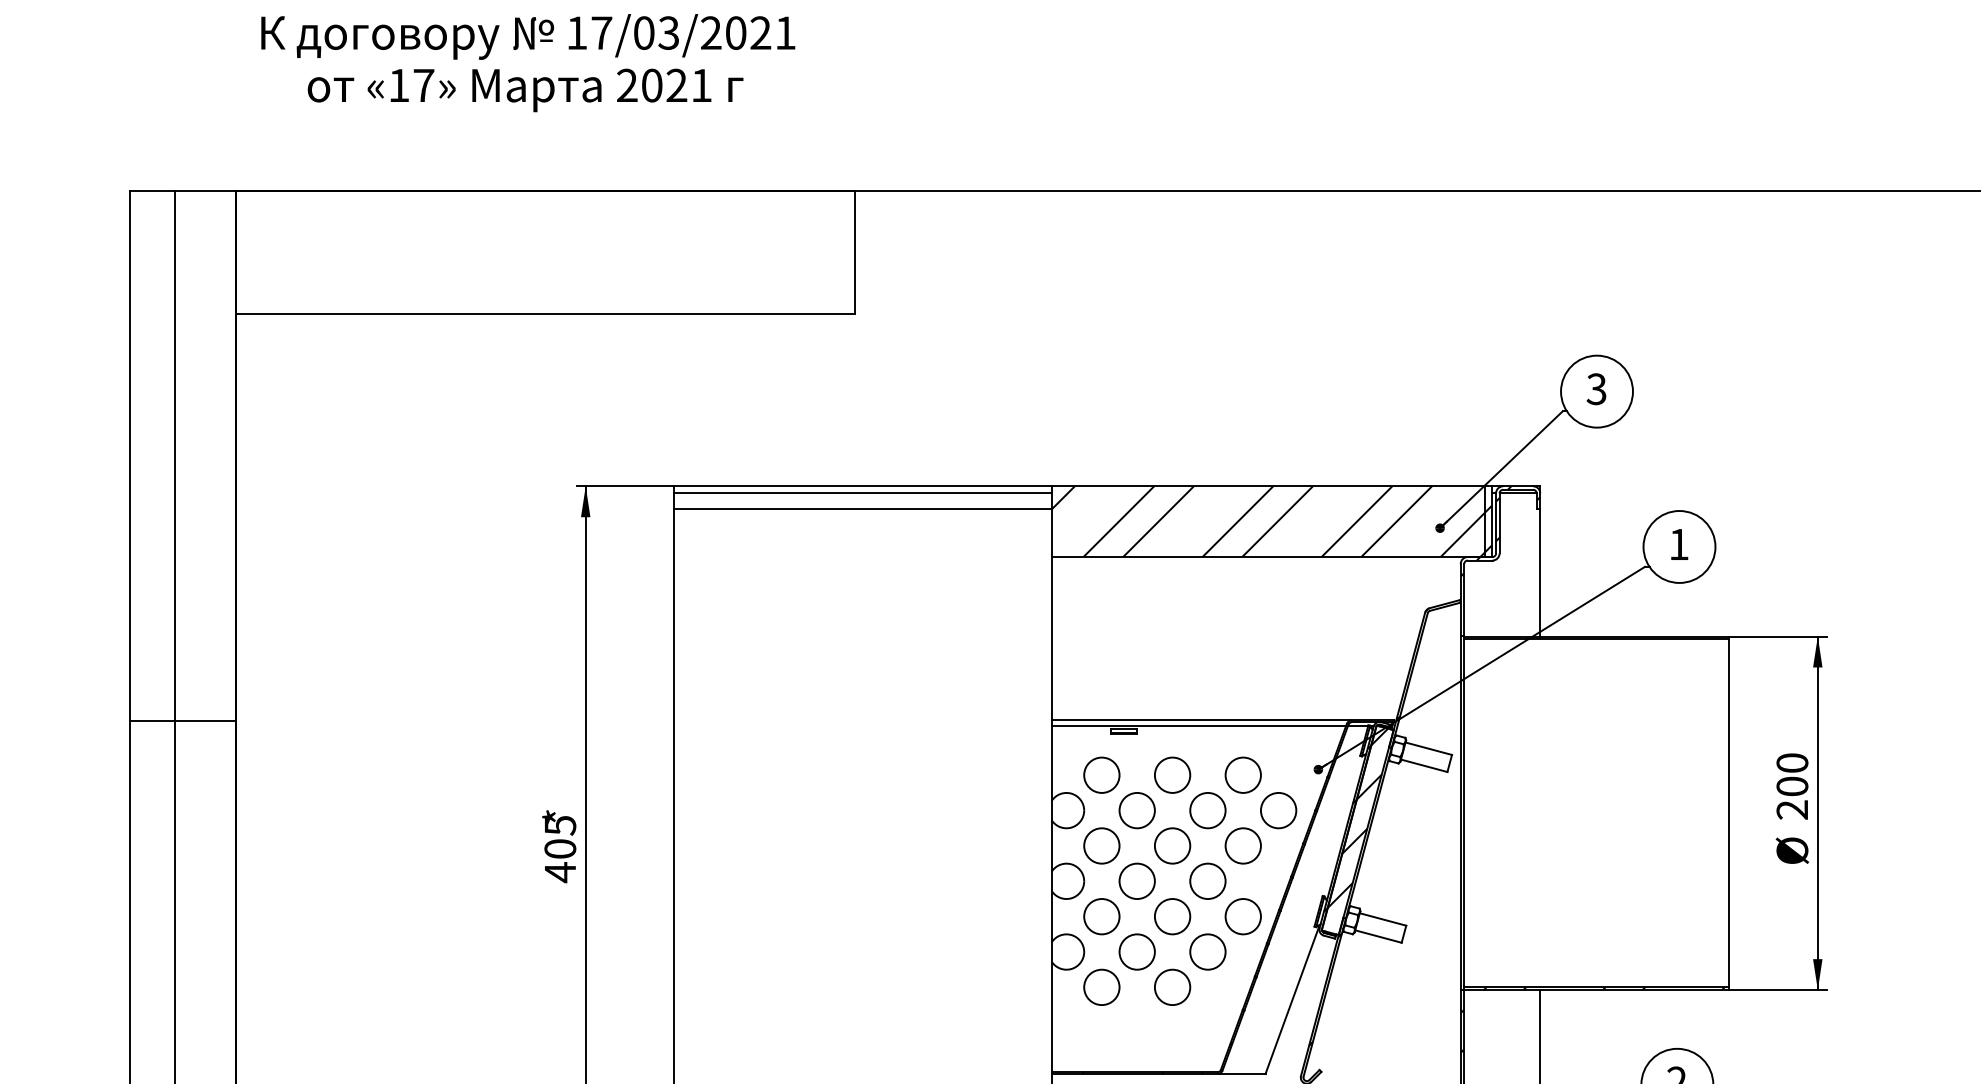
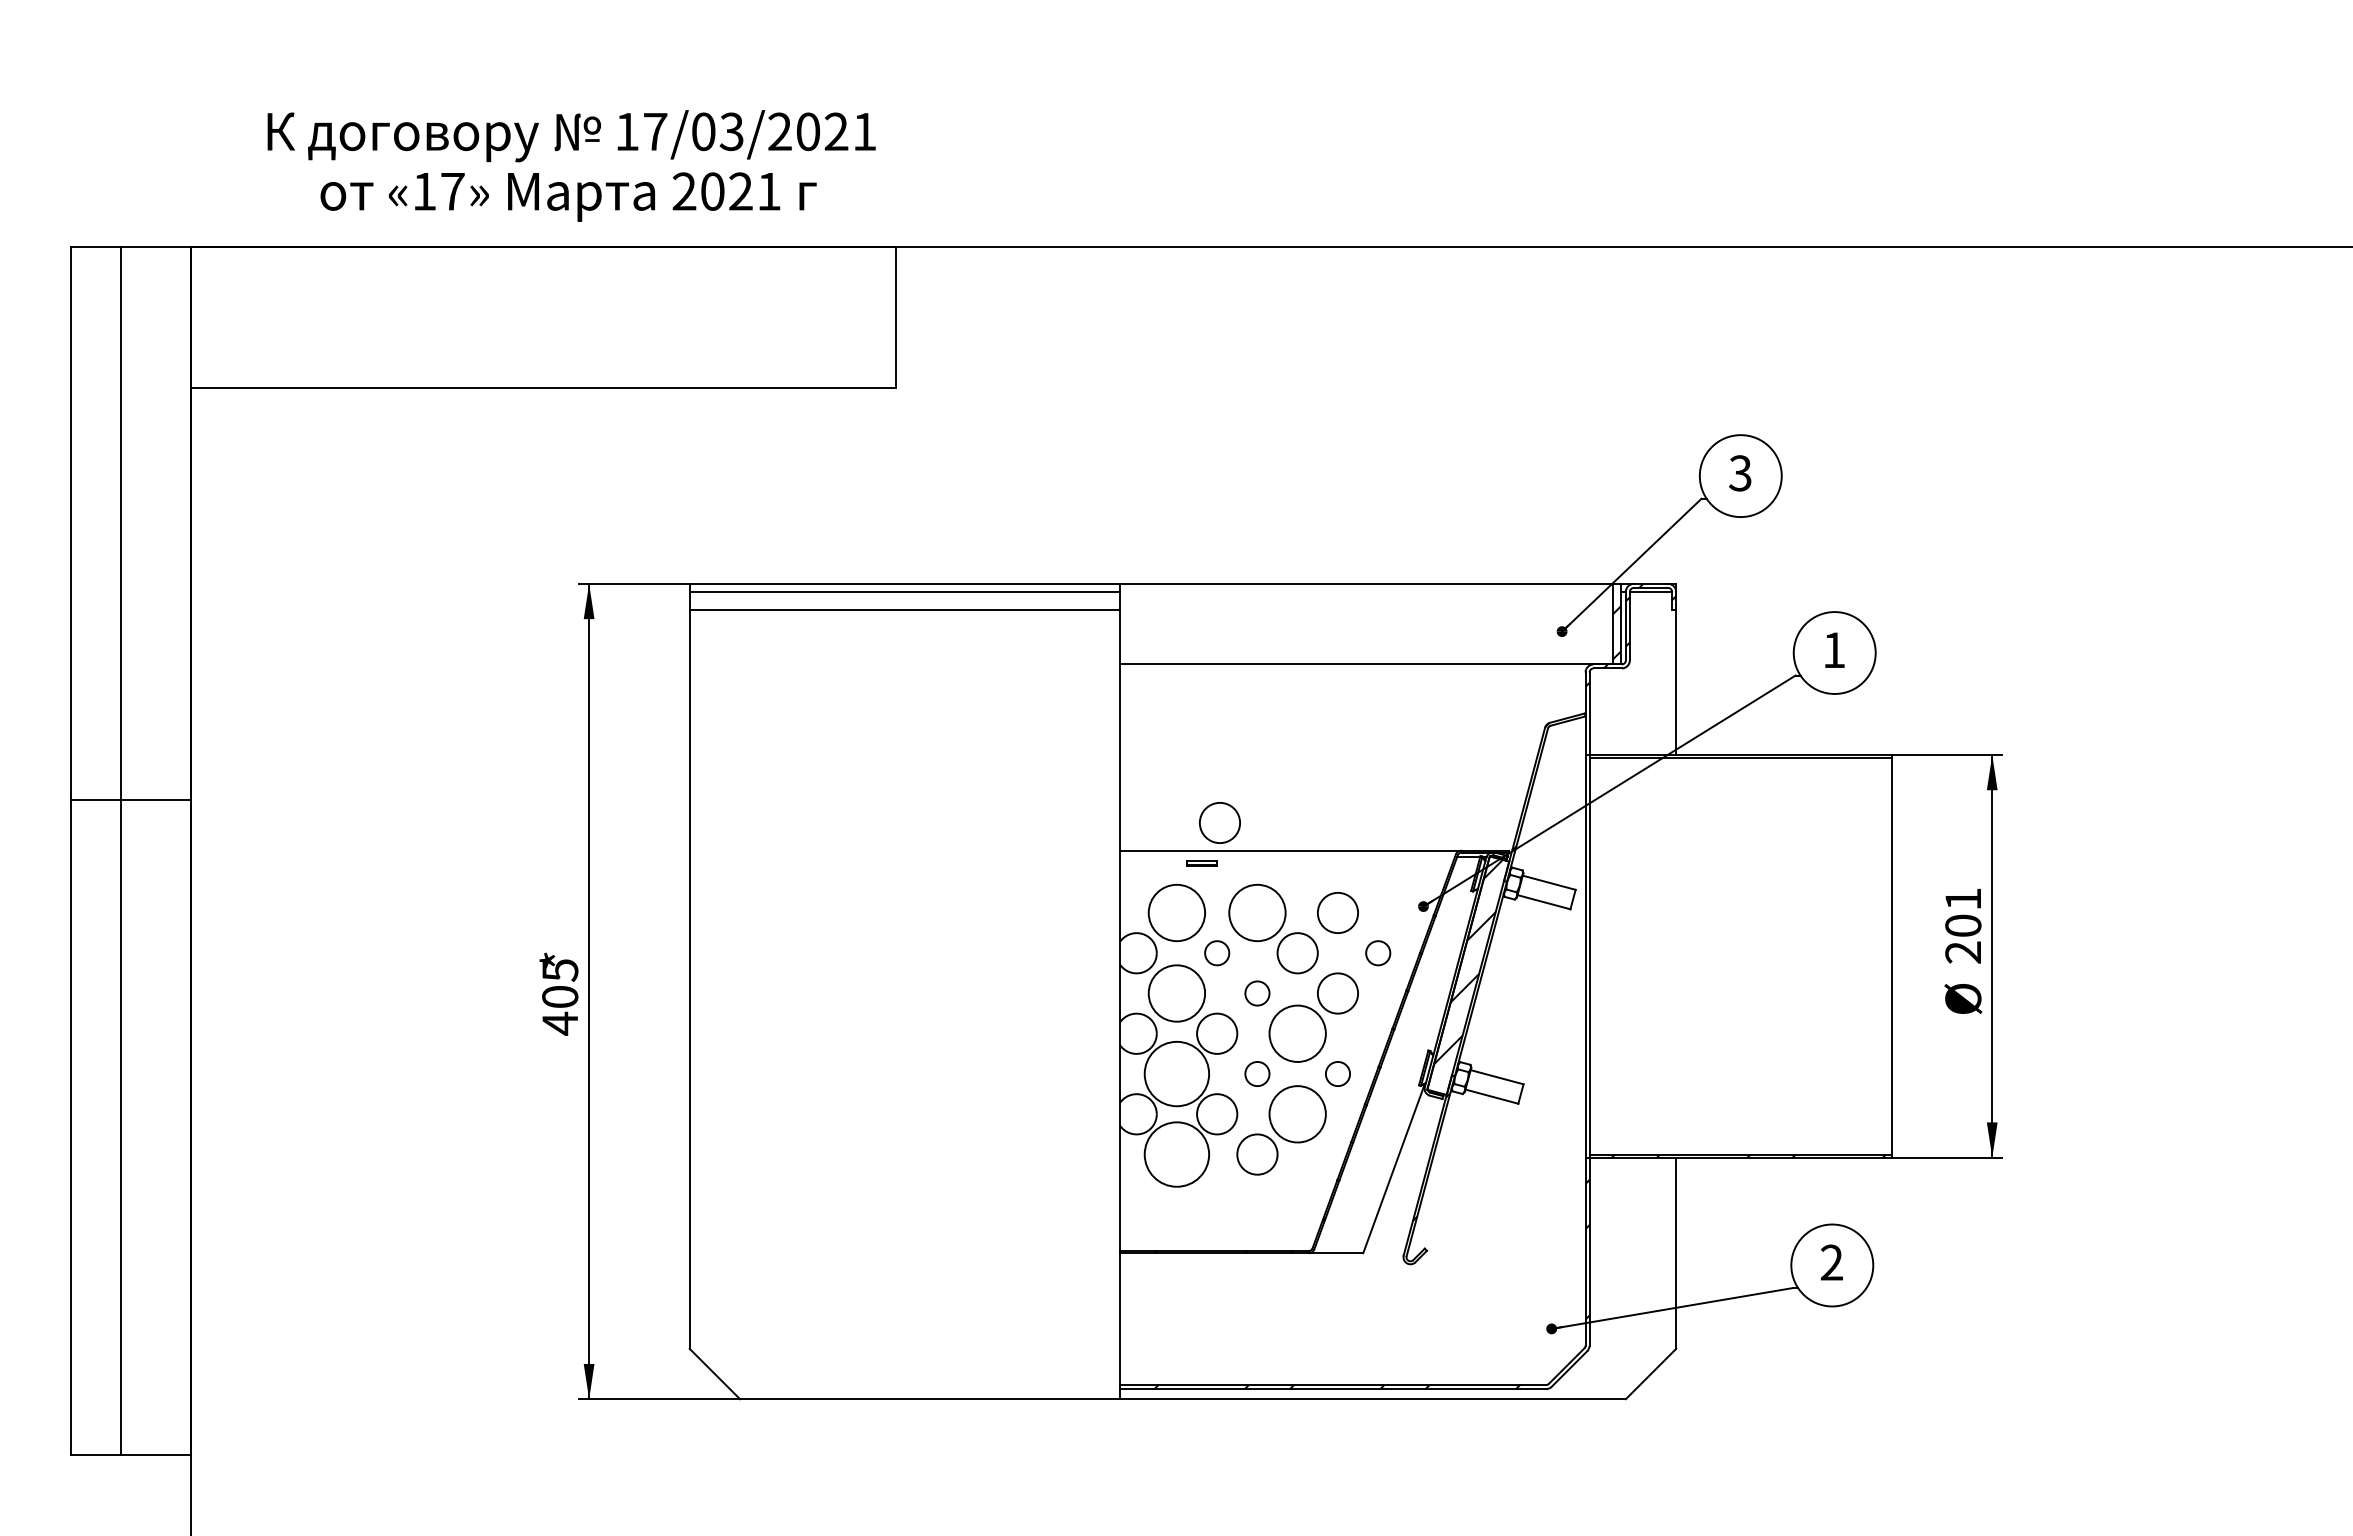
text: (528, 62) -> (571, 165), moved
hatch: (1267, 521) -> (1365, 623), removed
circle: (1139, 695) -> (1219, 822), added
line: (183, 721) -> (130, 800), moved
line: (1198, 725) -> (1287, 856), removed
text: (1792, 762) -> (1963, 898), 200 -> 201
circle: (1101, 774) -> (1176, 912), size x1.4
circle: (1172, 774) -> (1257, 912), size x1.4
circle: (1137, 810) -> (1217, 953), size x0.6
circle: (1278, 810) -> (1378, 953), size x0.6
hatch: (1357, 817) -> (1467, 961), removed
circle: (1101, 845) -> (1176, 993), size x1.4
circle: (1172, 845) -> (1257, 993), size x0.6
circle: (1207, 881) -> (1297, 1033), size x1.4
circle: (1101, 916) -> (1176, 1073), size x1.6
circle: (1172, 916) -> (1257, 1073), size x0.6
circle: (1242, 916) -> (1337, 1073), size x0.6
circle: (1207, 952) -> (1297, 1114), size x1.4
circle: (1101, 987) -> (1176, 1154), size x1.6

